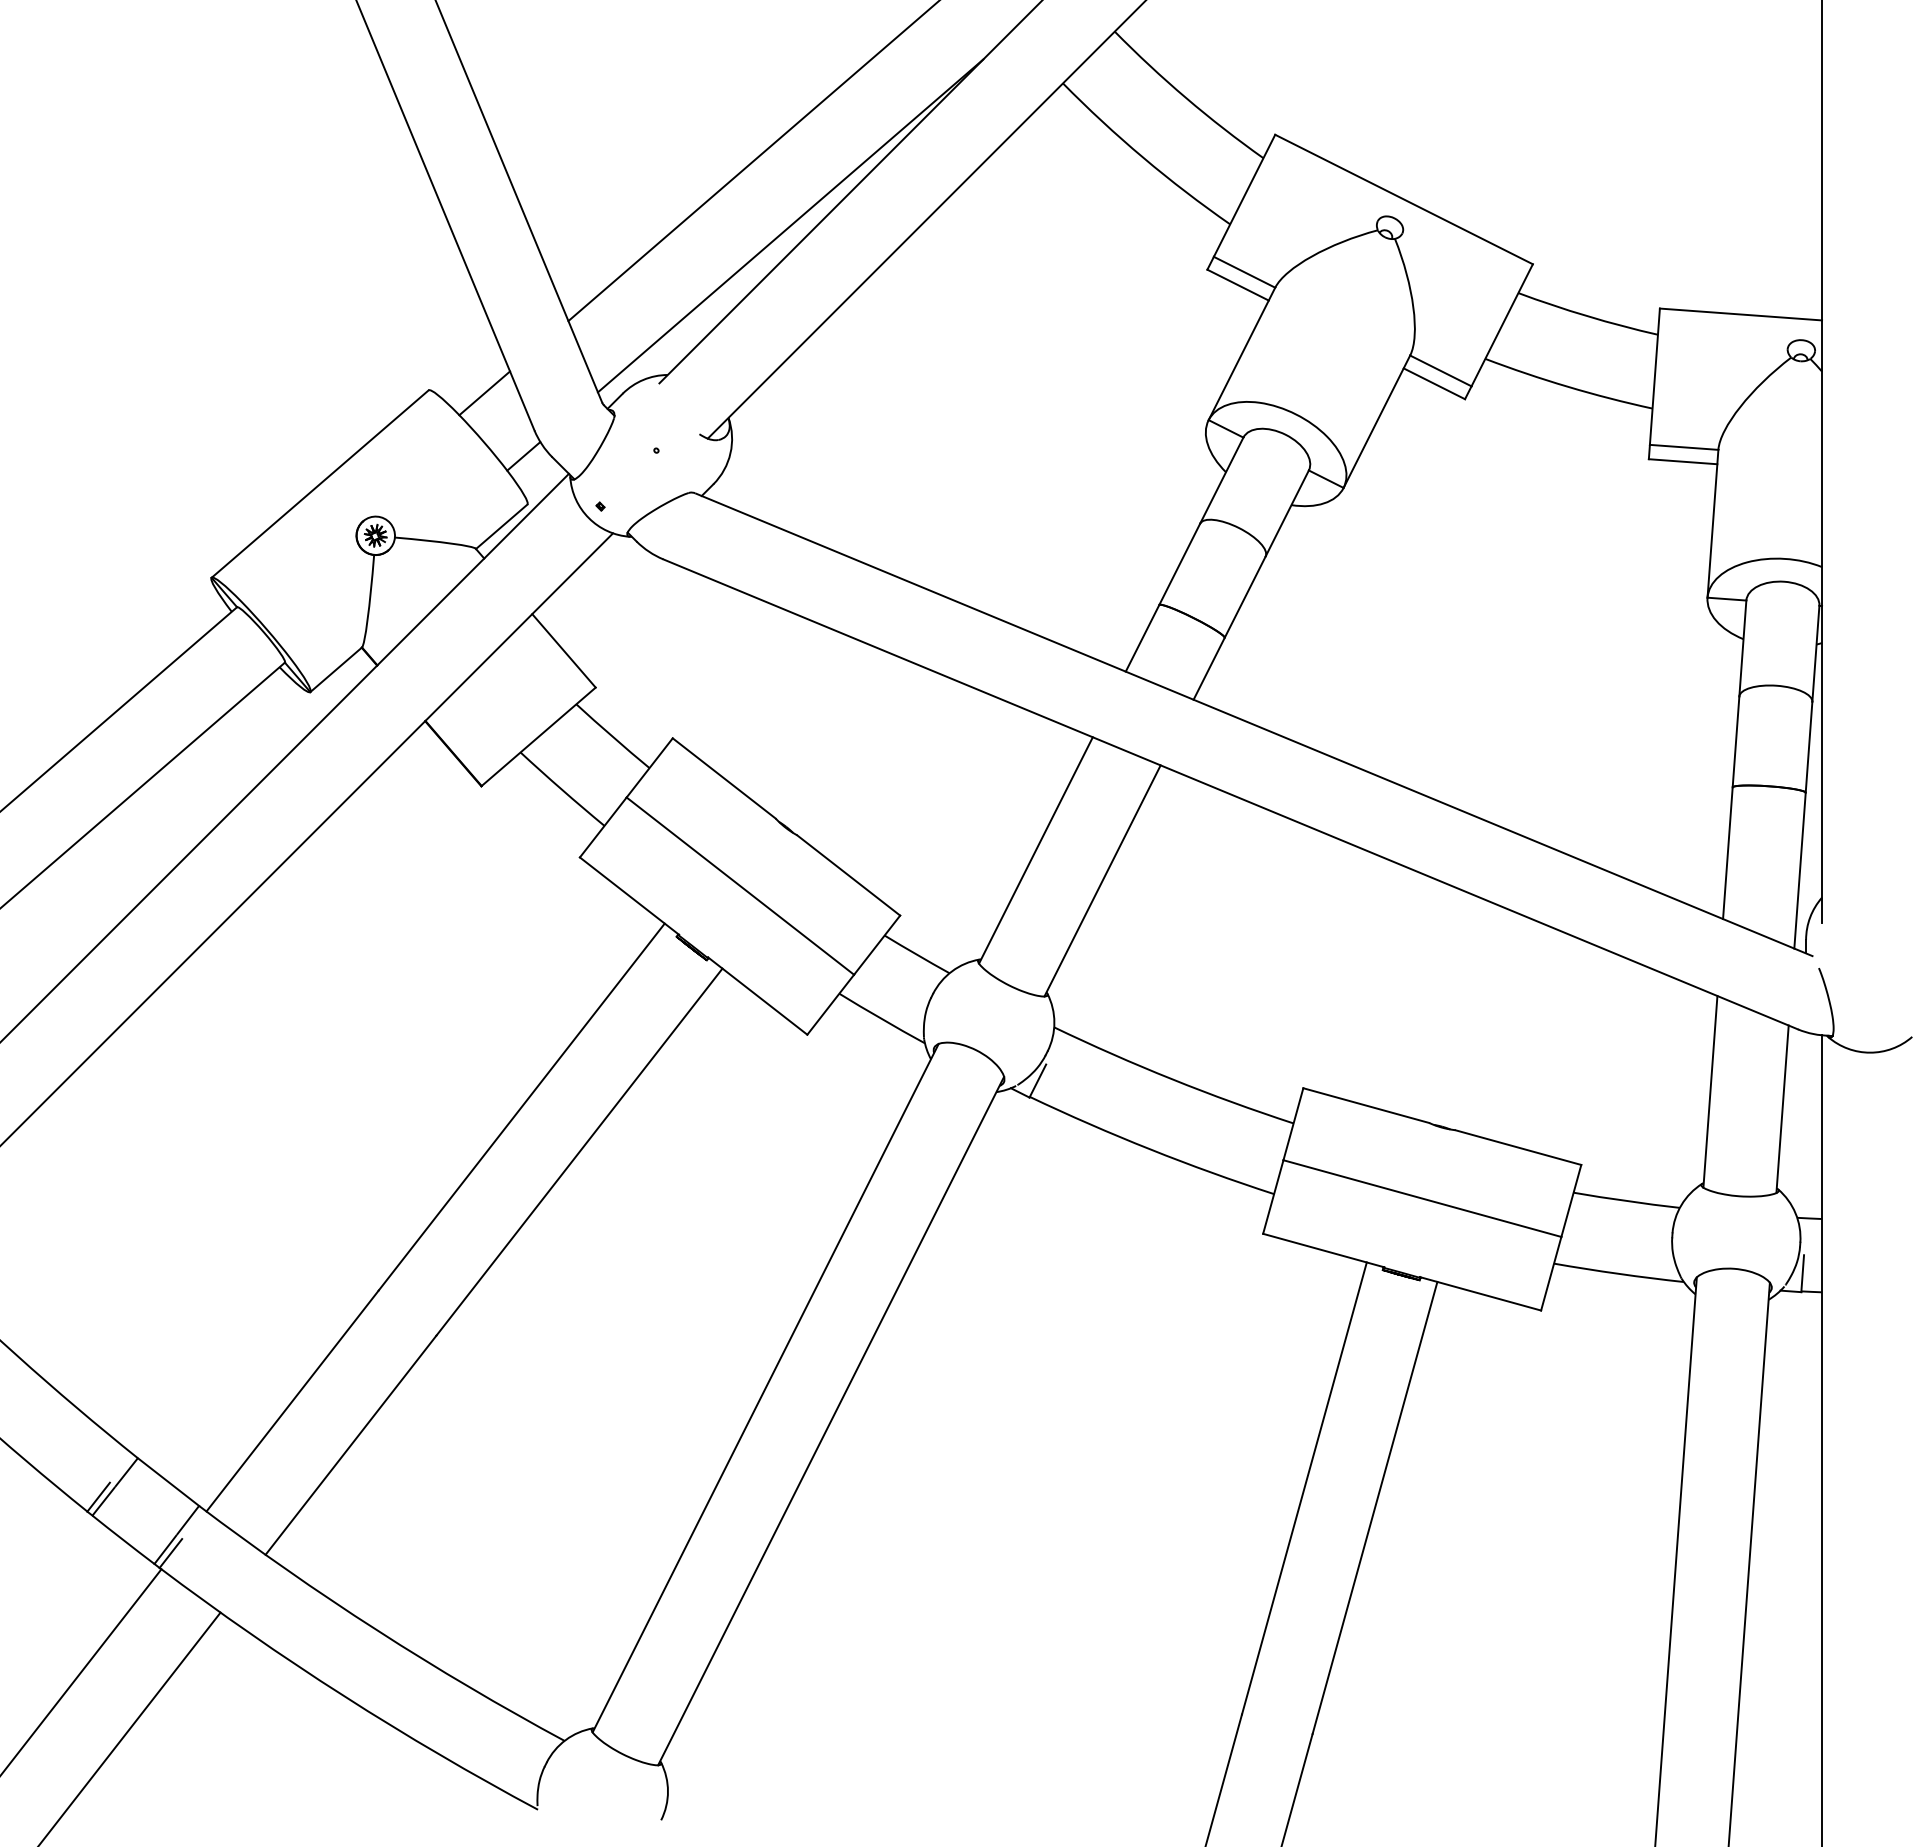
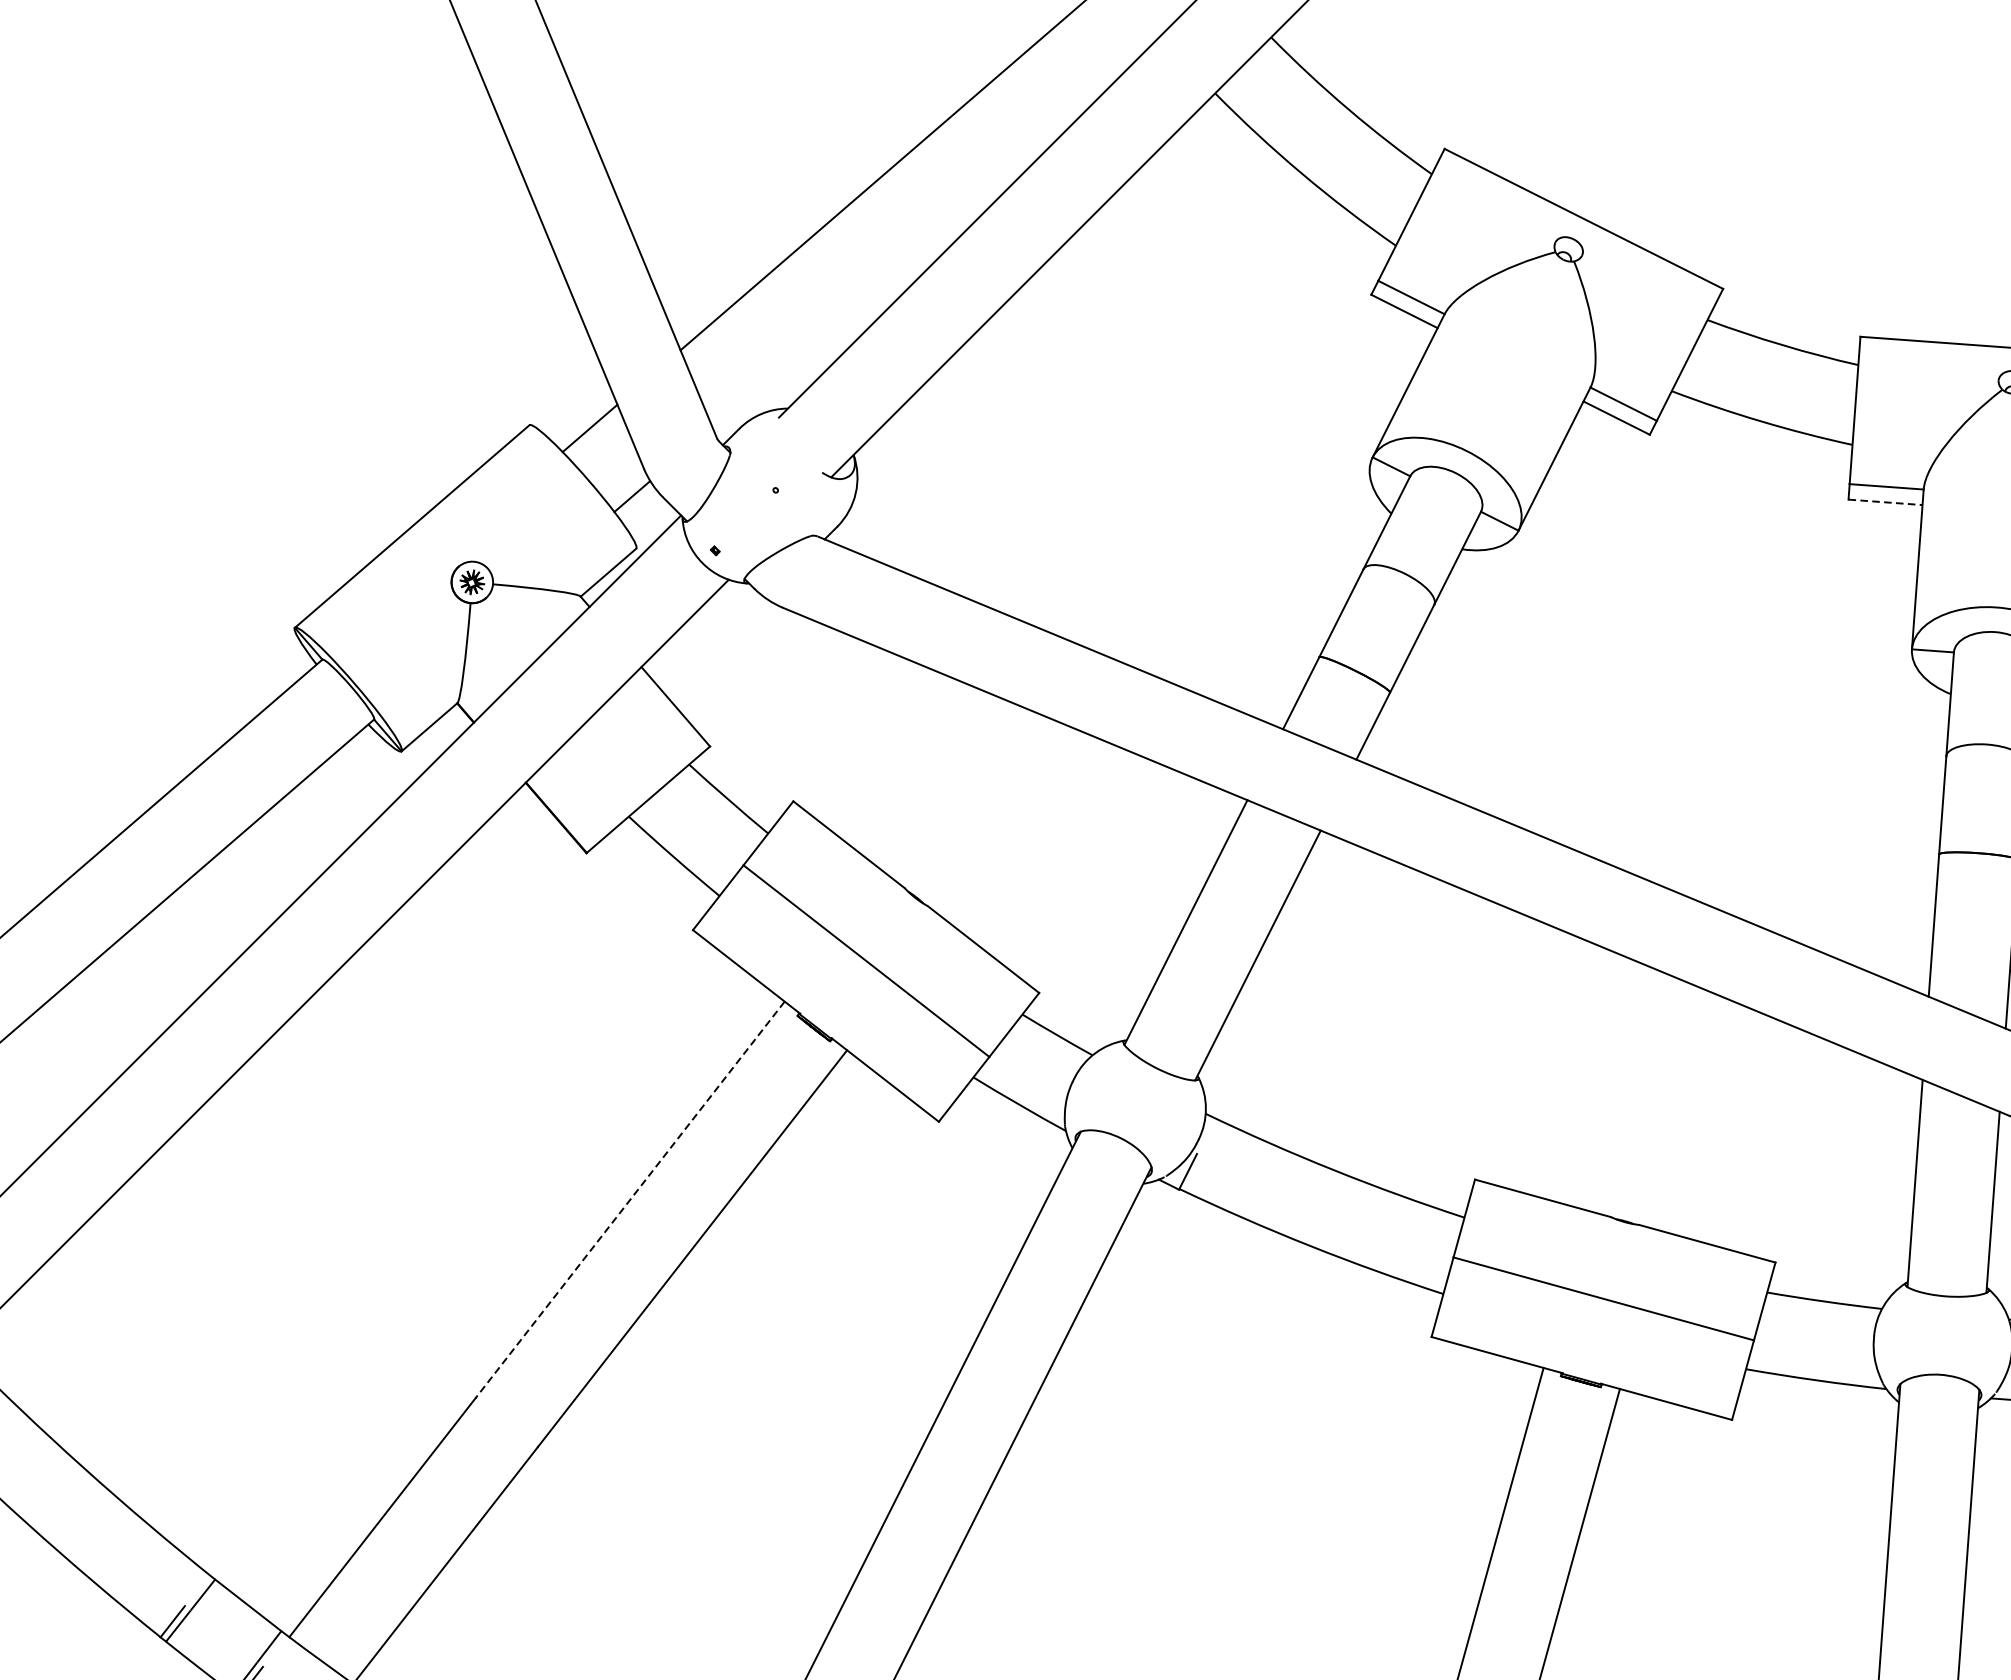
line: (790, 225) -> (920, 246), removed
line: (1683, 461) -> (1885, 502), solid -> dashed
line: (521, 1107) -> (629, 1200), solid -> dashed

